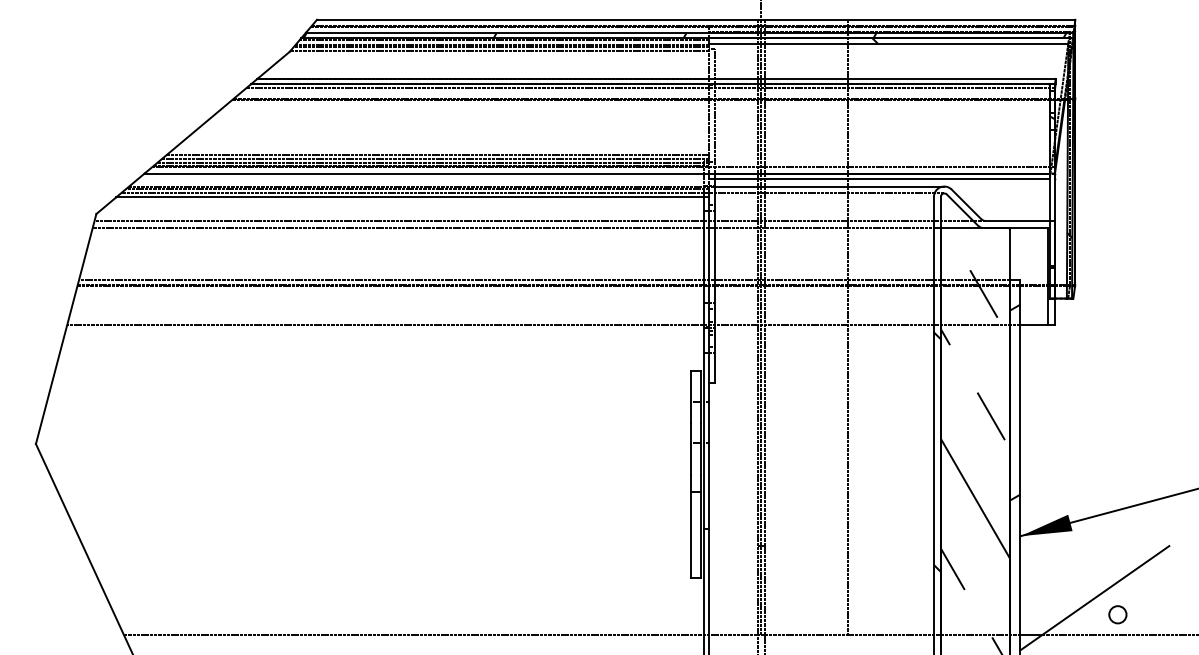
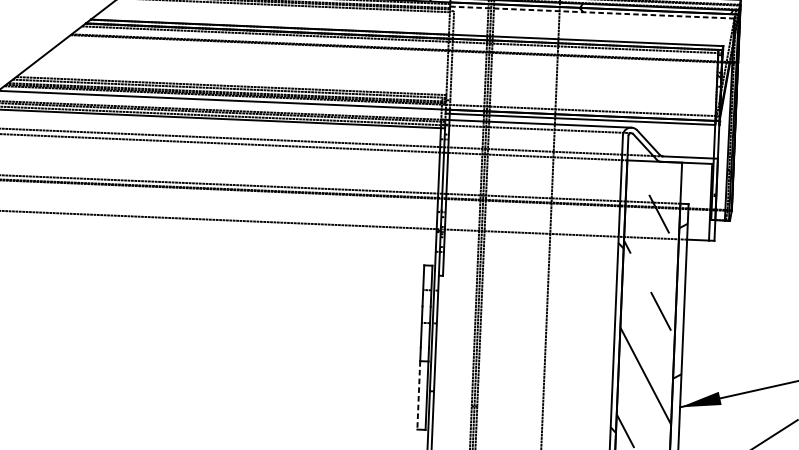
line: (889, 43) -> (592, 12), solid -> dashed
line: (690, 535) -> (418, 395), solid -> dashed

